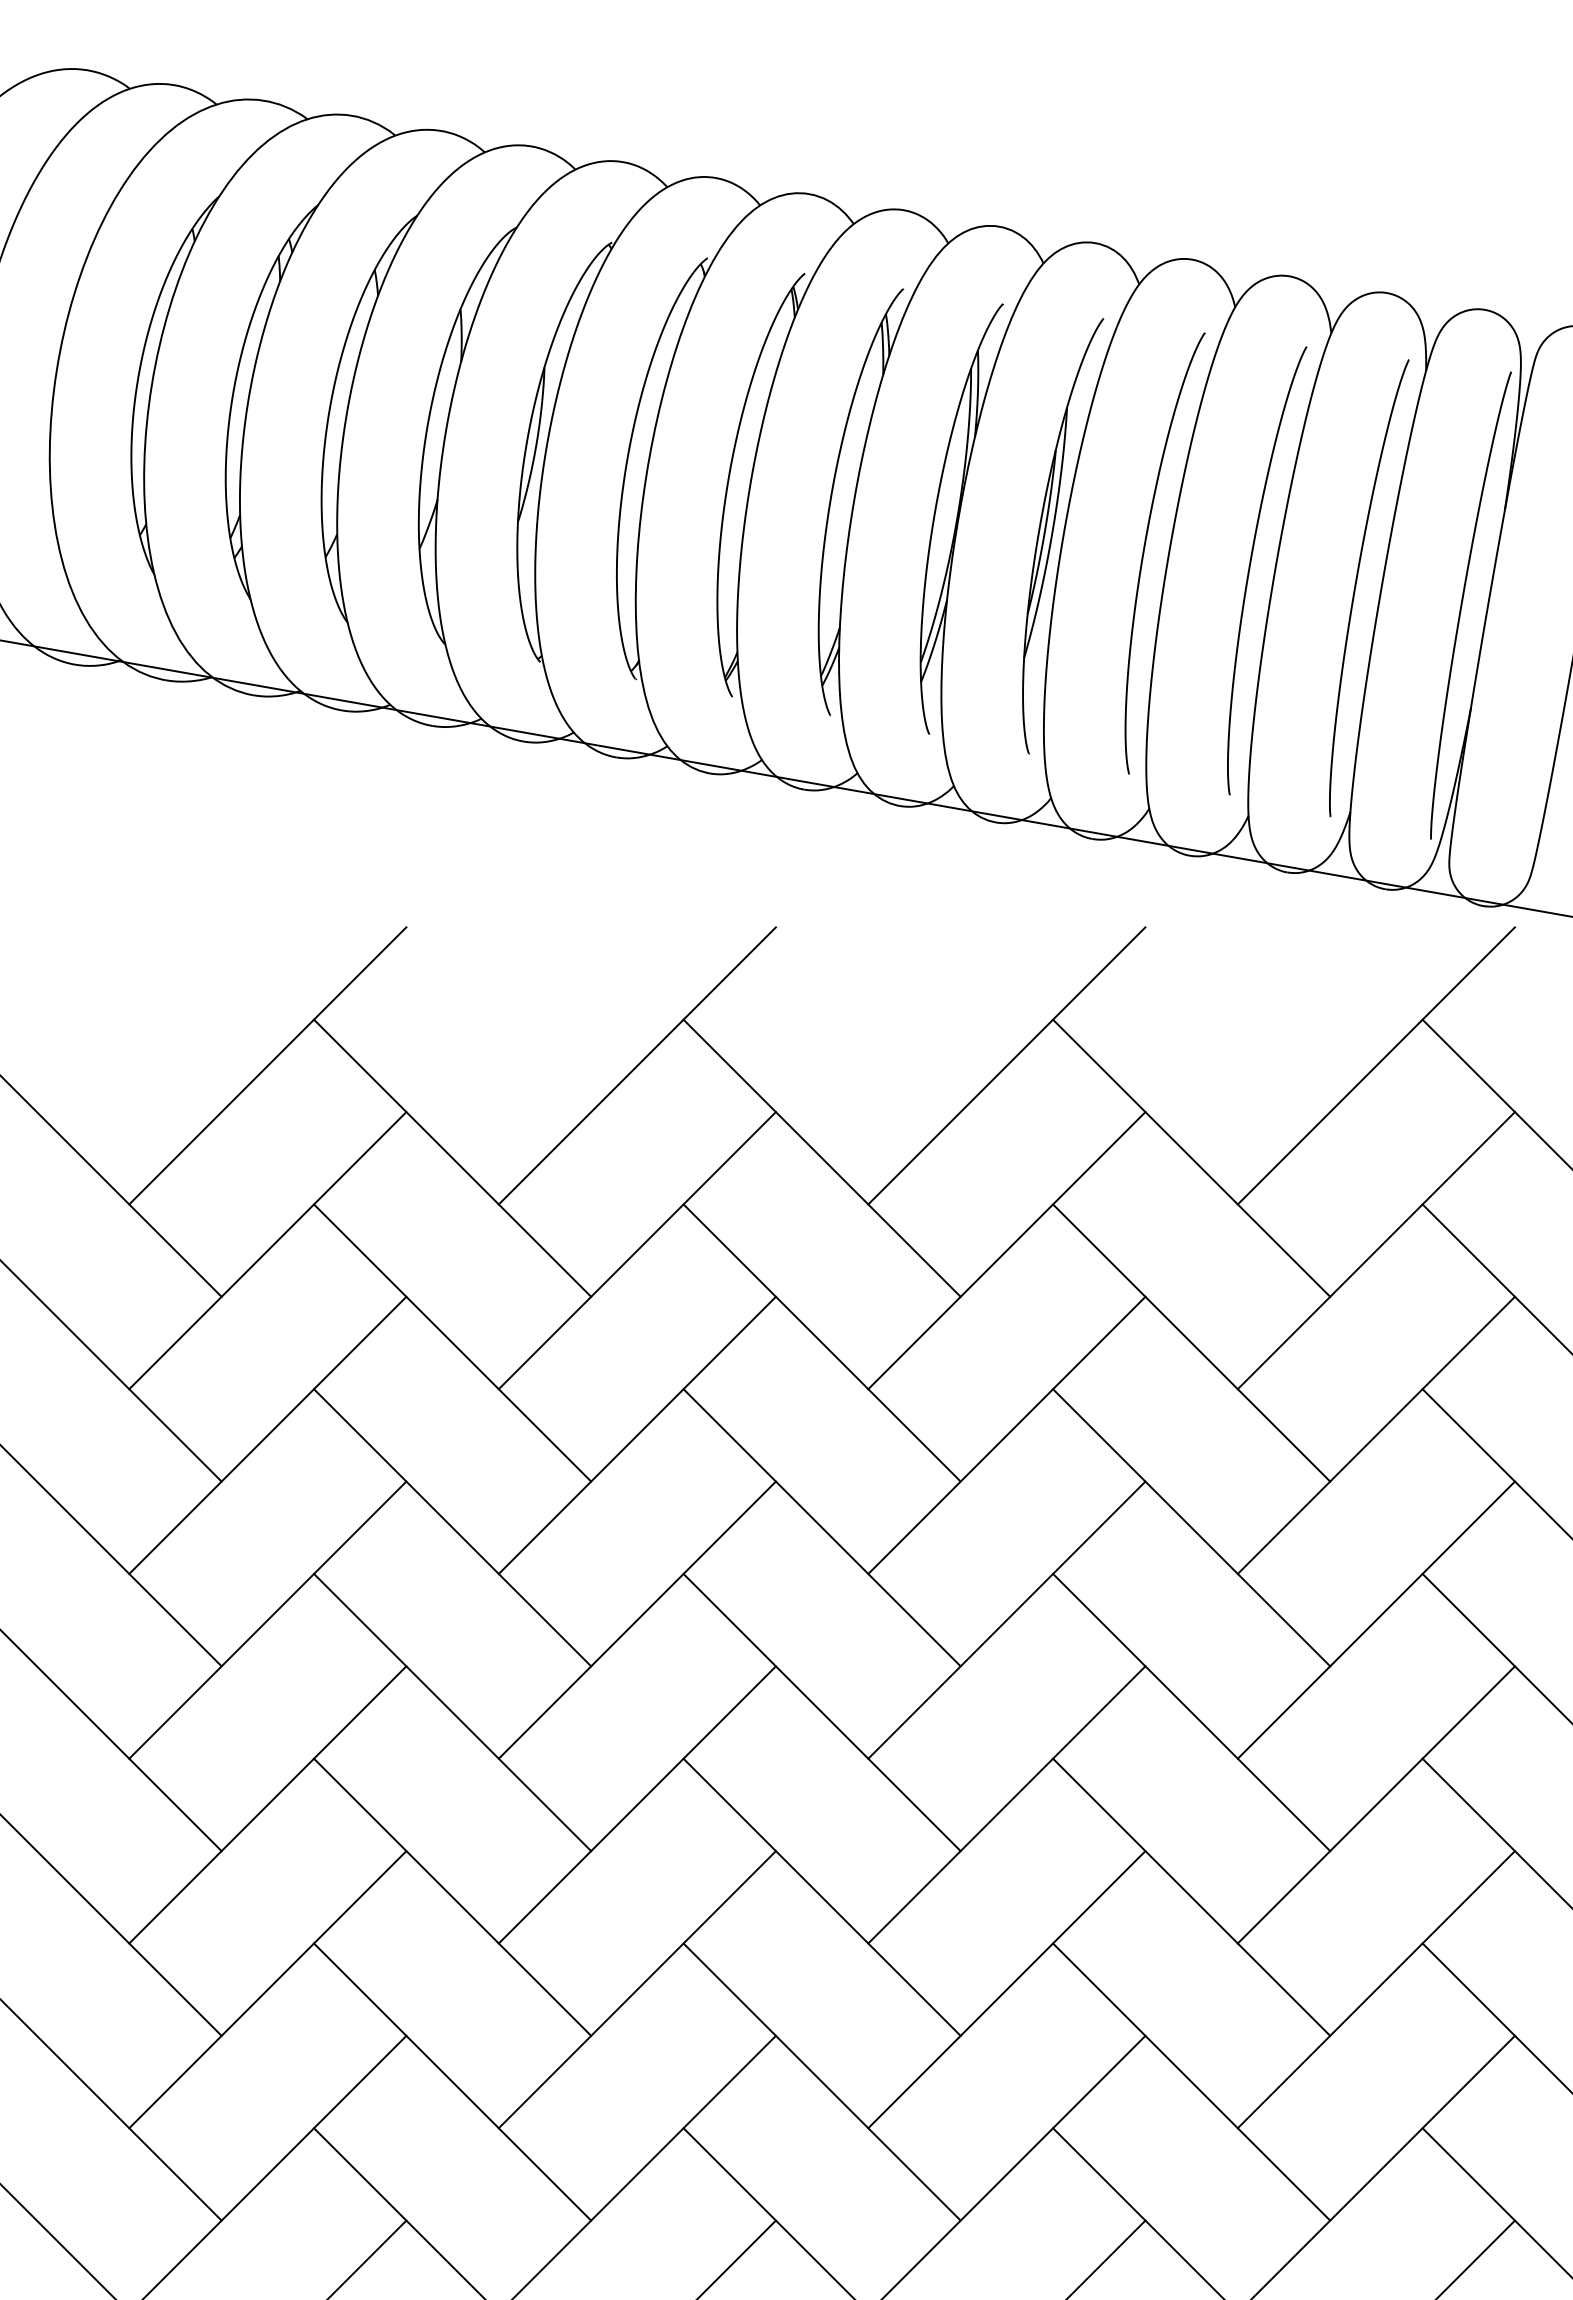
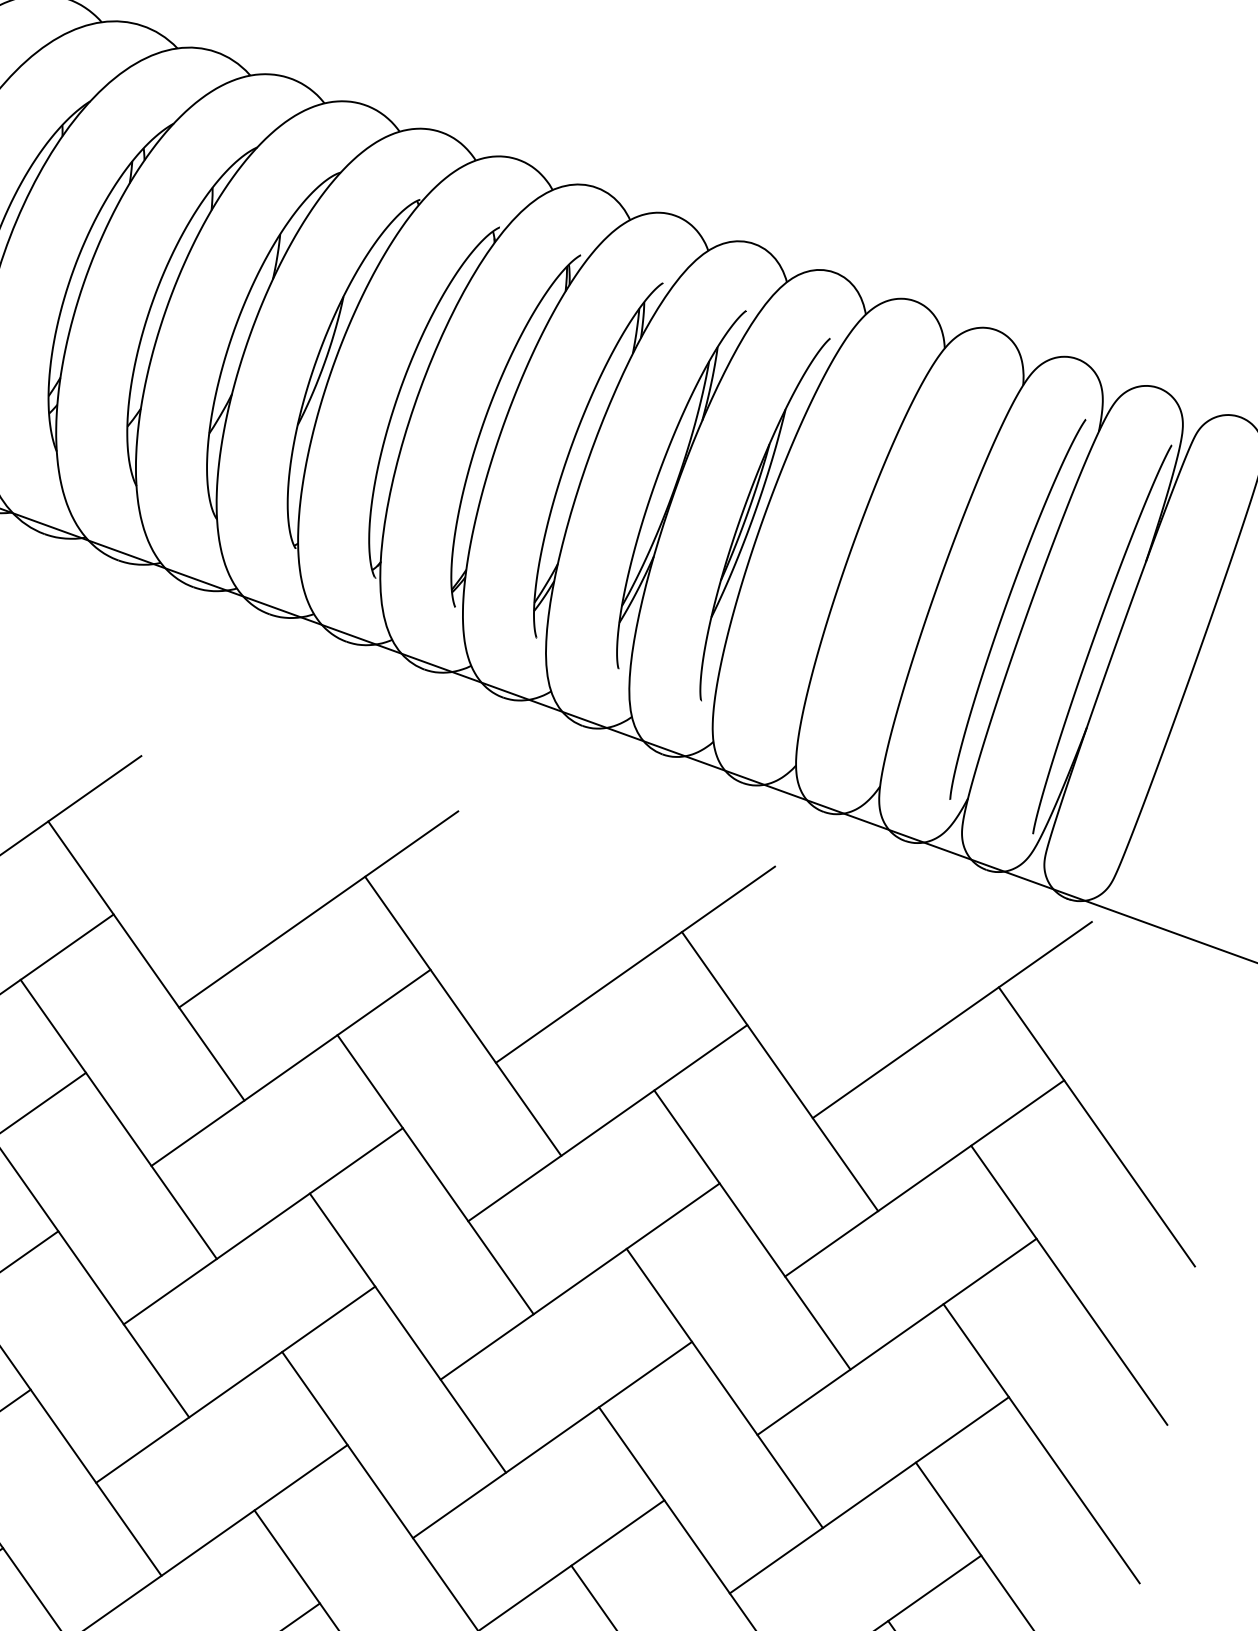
curve: (1145, 548) -> (831, 541), removed
curve: (1250, 569) -> (918, 575), removed

